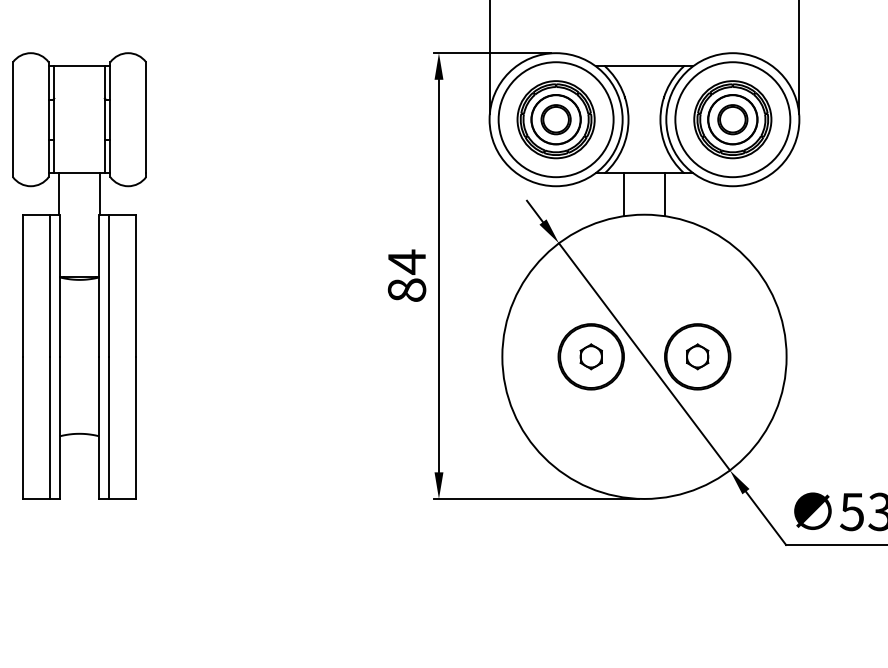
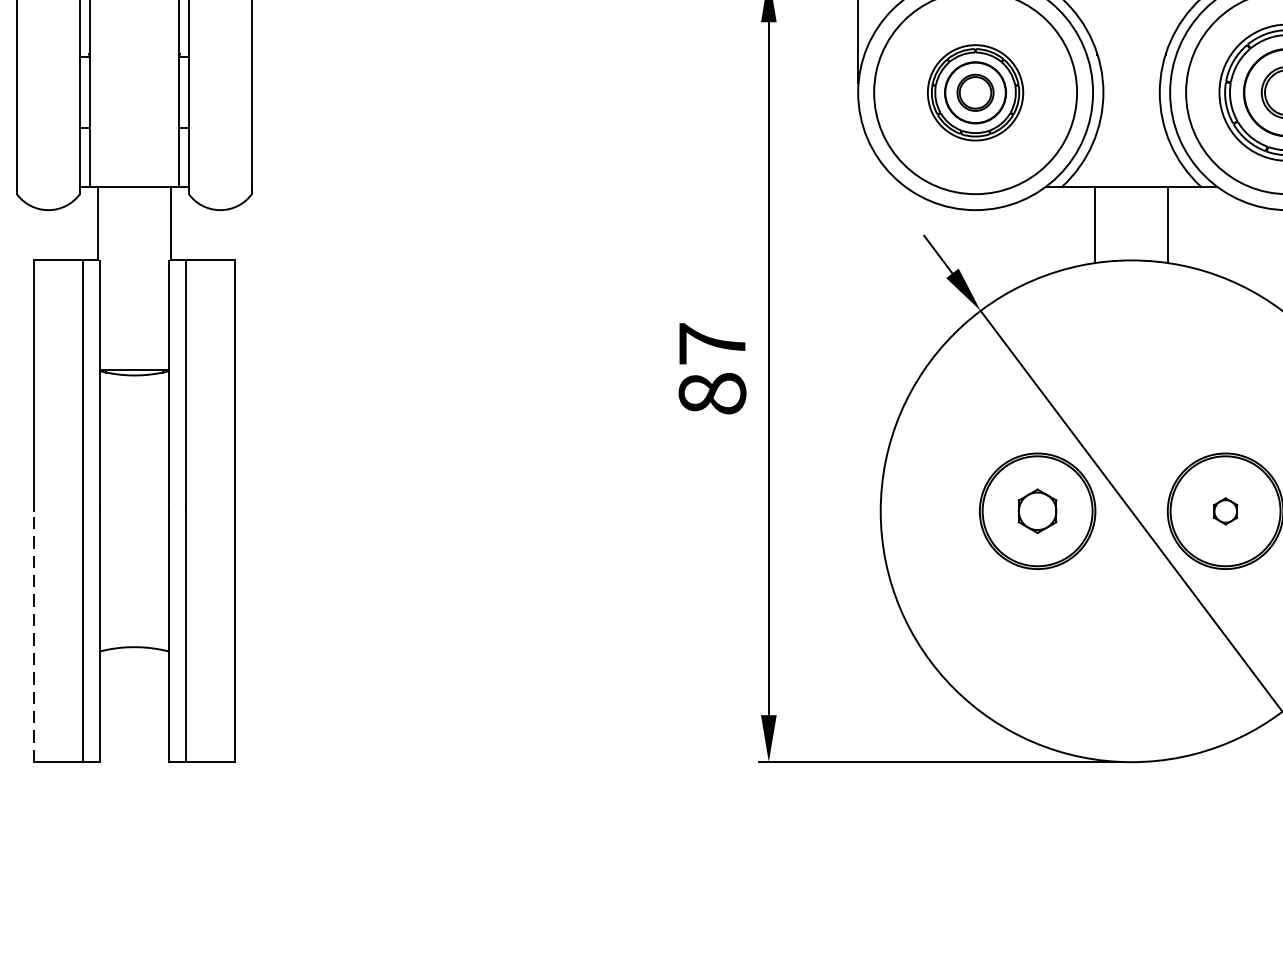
part: (555, 119) -> (974, 92), size x0.7
text: (406, 261) -> (711, 342), 84 -> 87
part: (697, 356) -> (1225, 510), size x0.6
line: (22, 427) -> (33, 636), solid -> dashed

